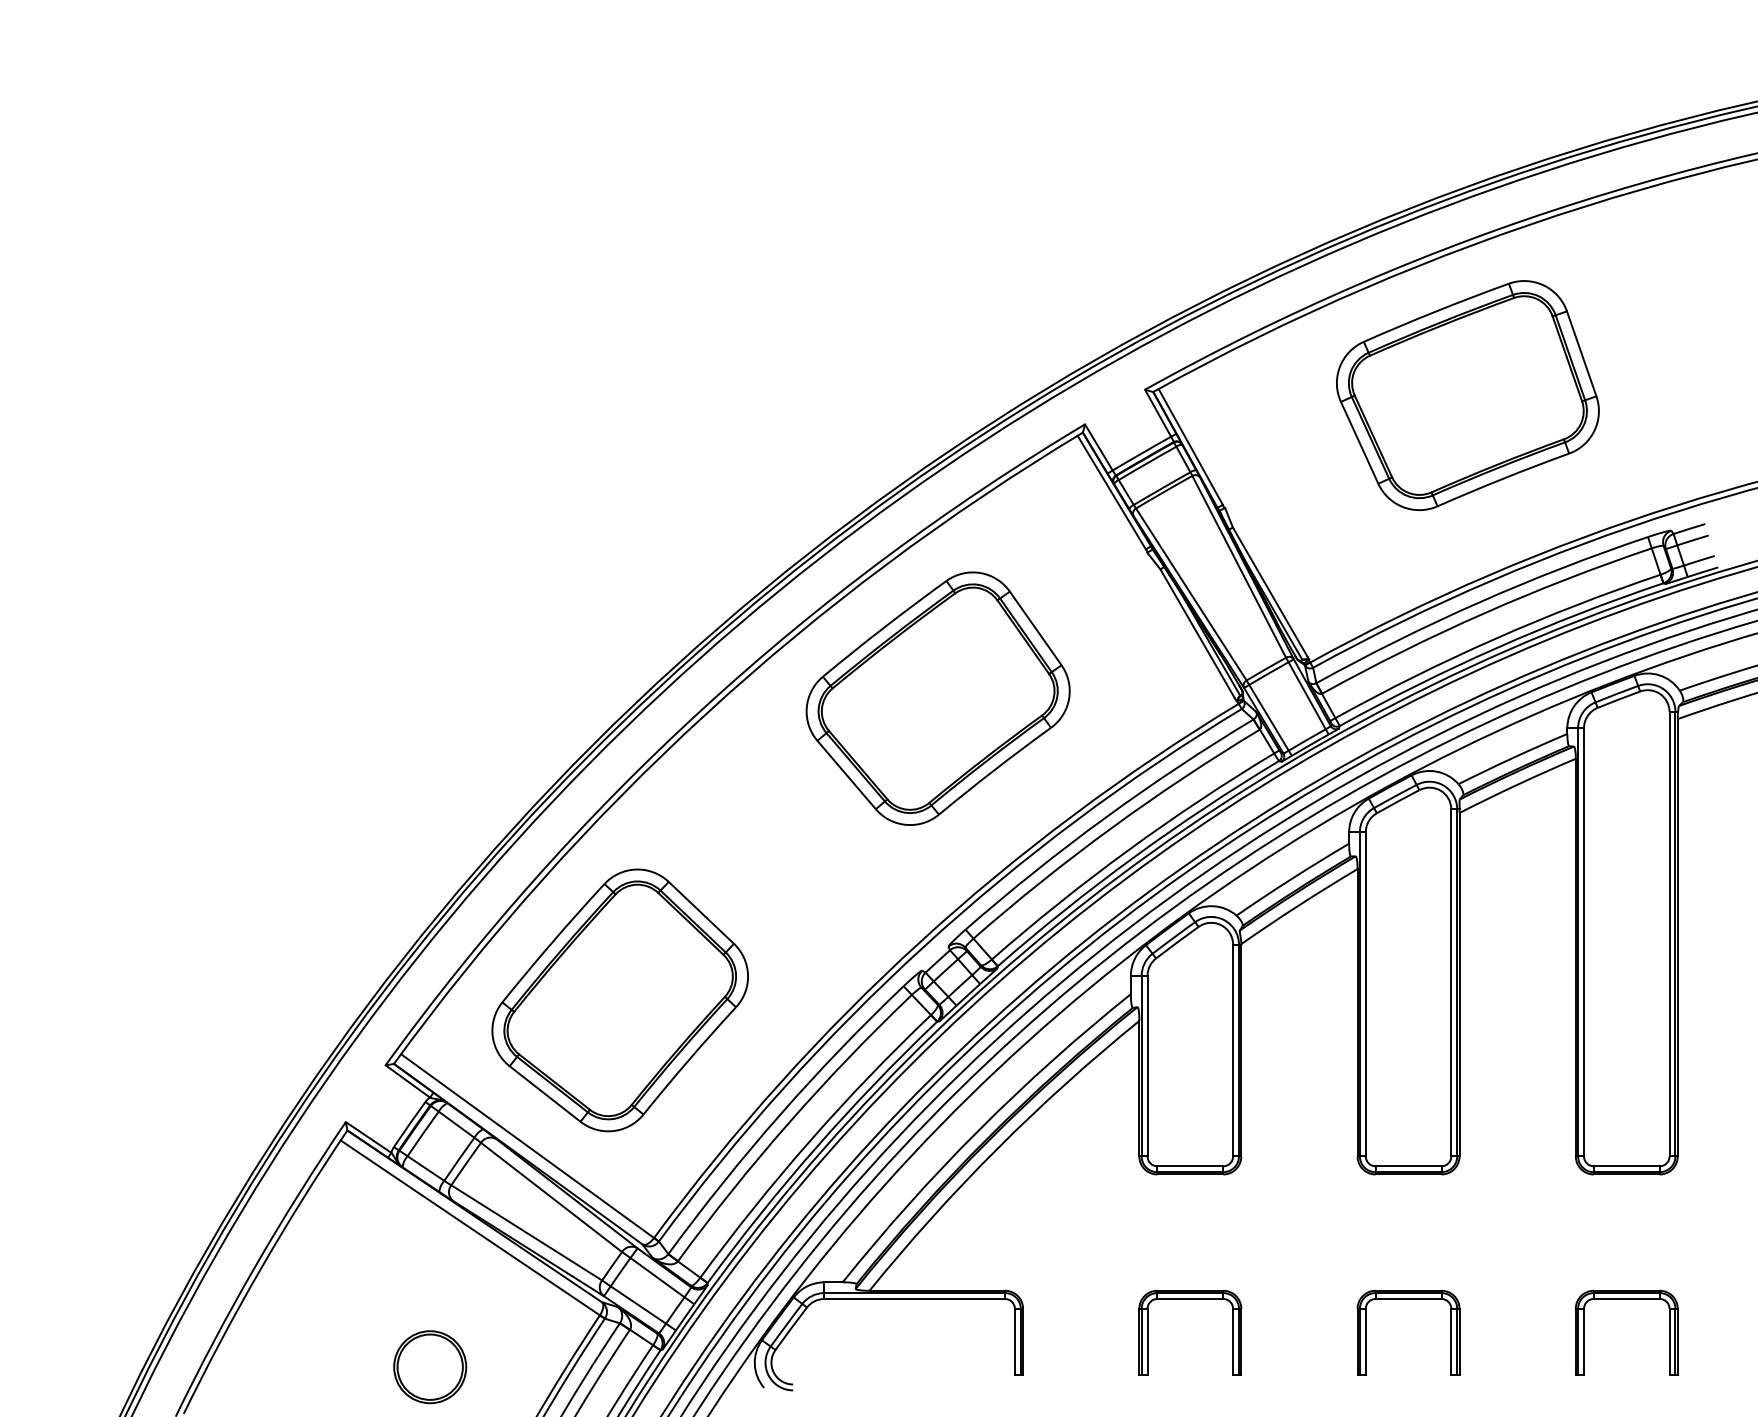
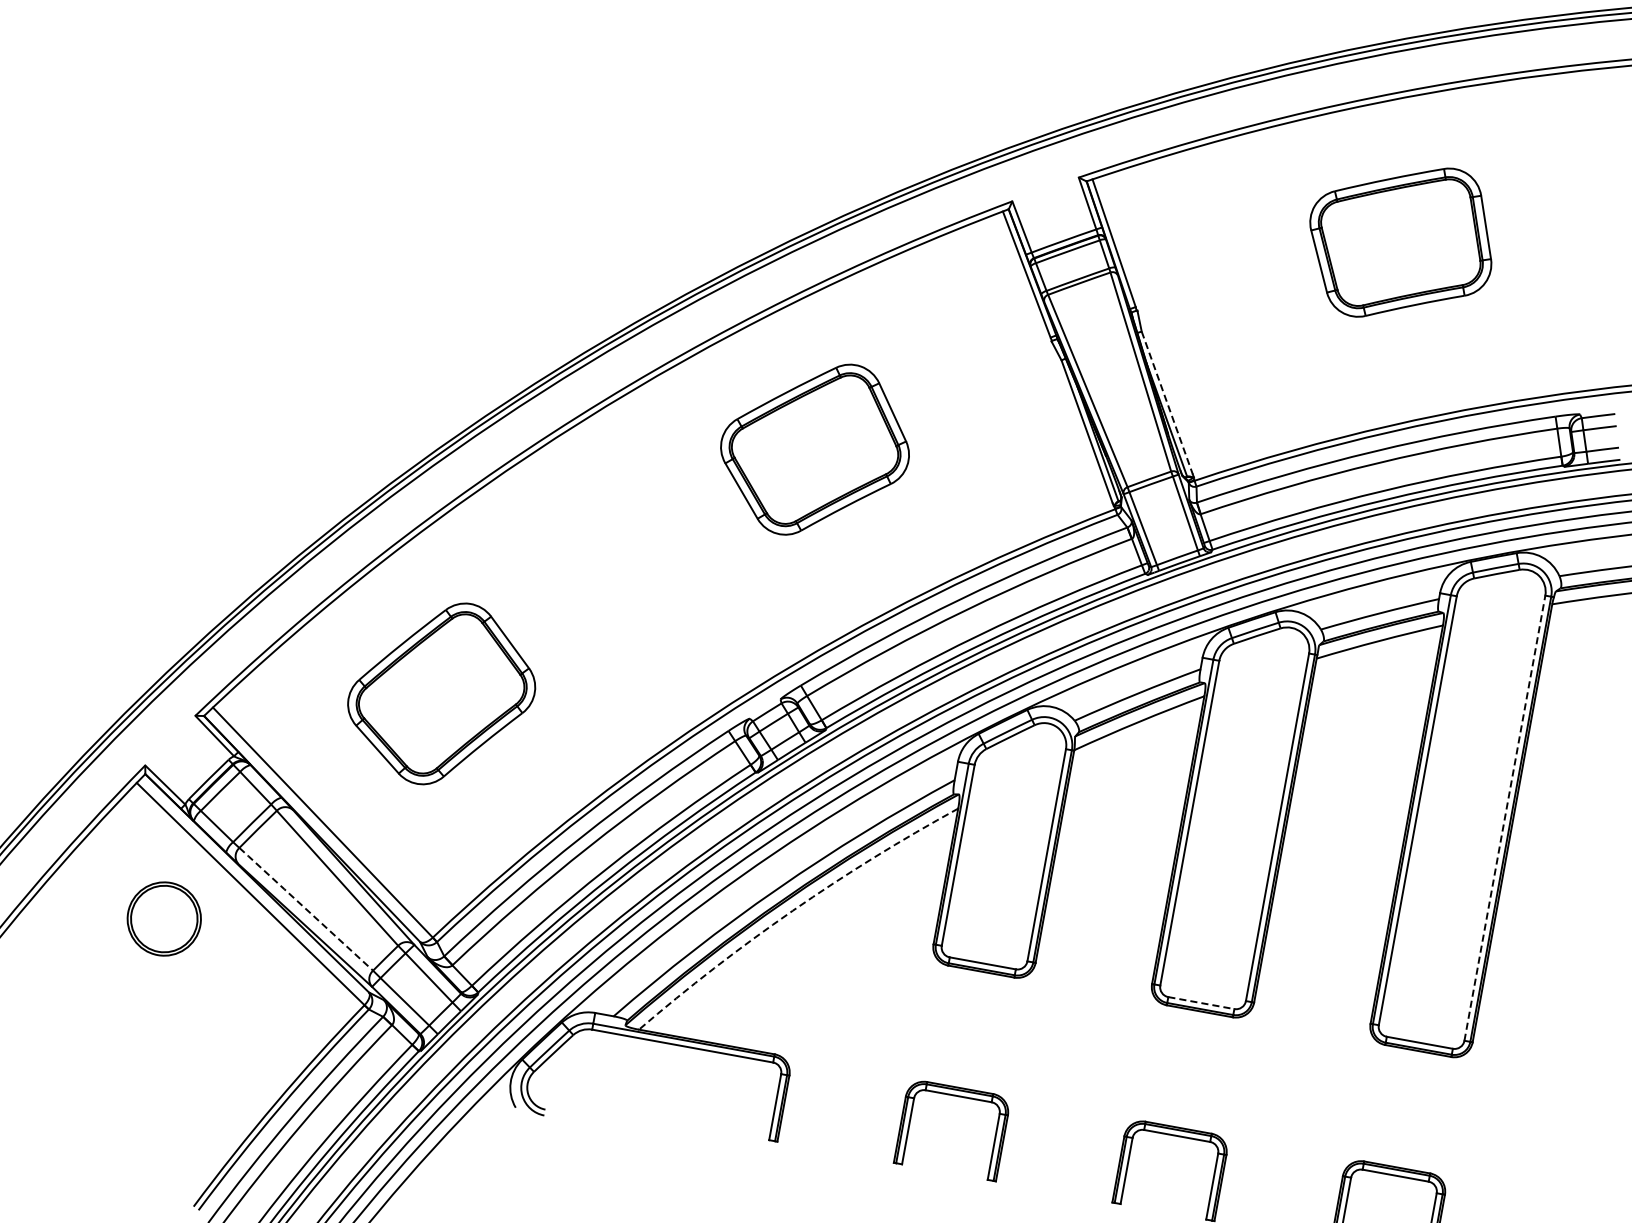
part: (1467, 395) -> (1400, 242), size x0.7
line: (1270, 592) -> (1167, 403), solid -> dashed
part: (937, 698) -> (814, 448), size x0.7
line: (1669, 933) -> (1504, 817), solid -> dashed
part: (619, 1000) -> (441, 693), size x0.7
arc: (997, 1148) -> (792, 910), solid -> dashed
line: (1408, 1166) -> (1201, 1003), solid -> dashed
line: (526, 1232) -> (306, 908), solid -> dashed
part: (430, 1367) -> (164, 919), moved

